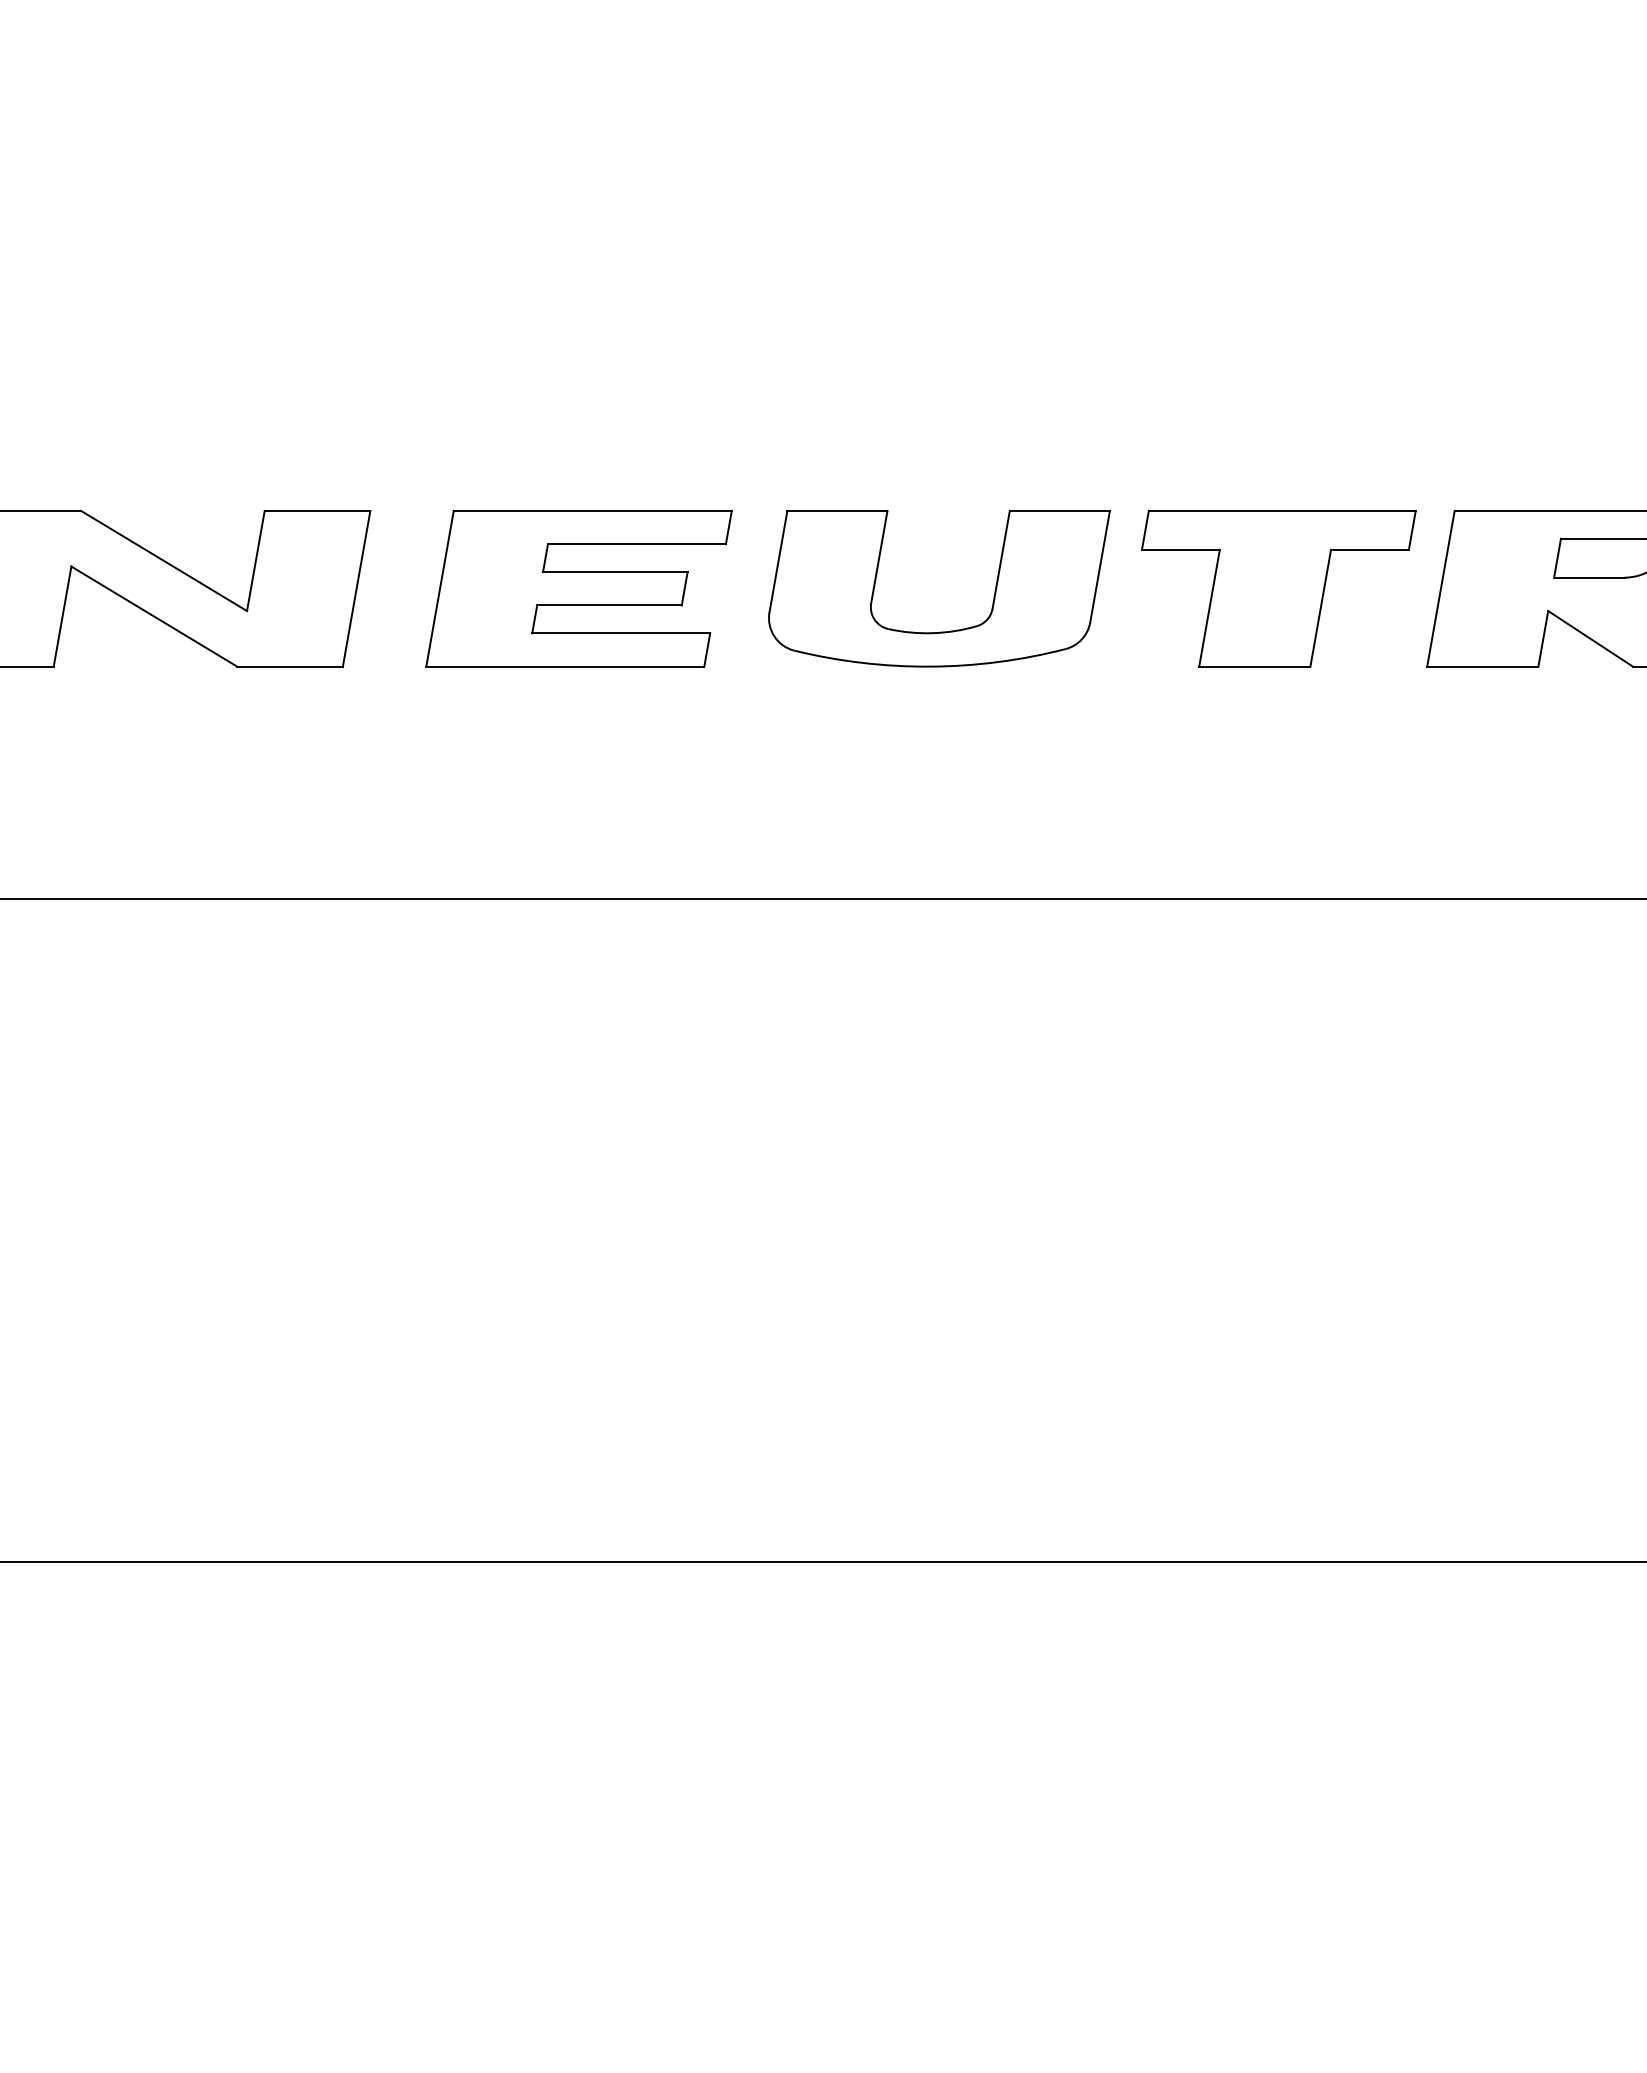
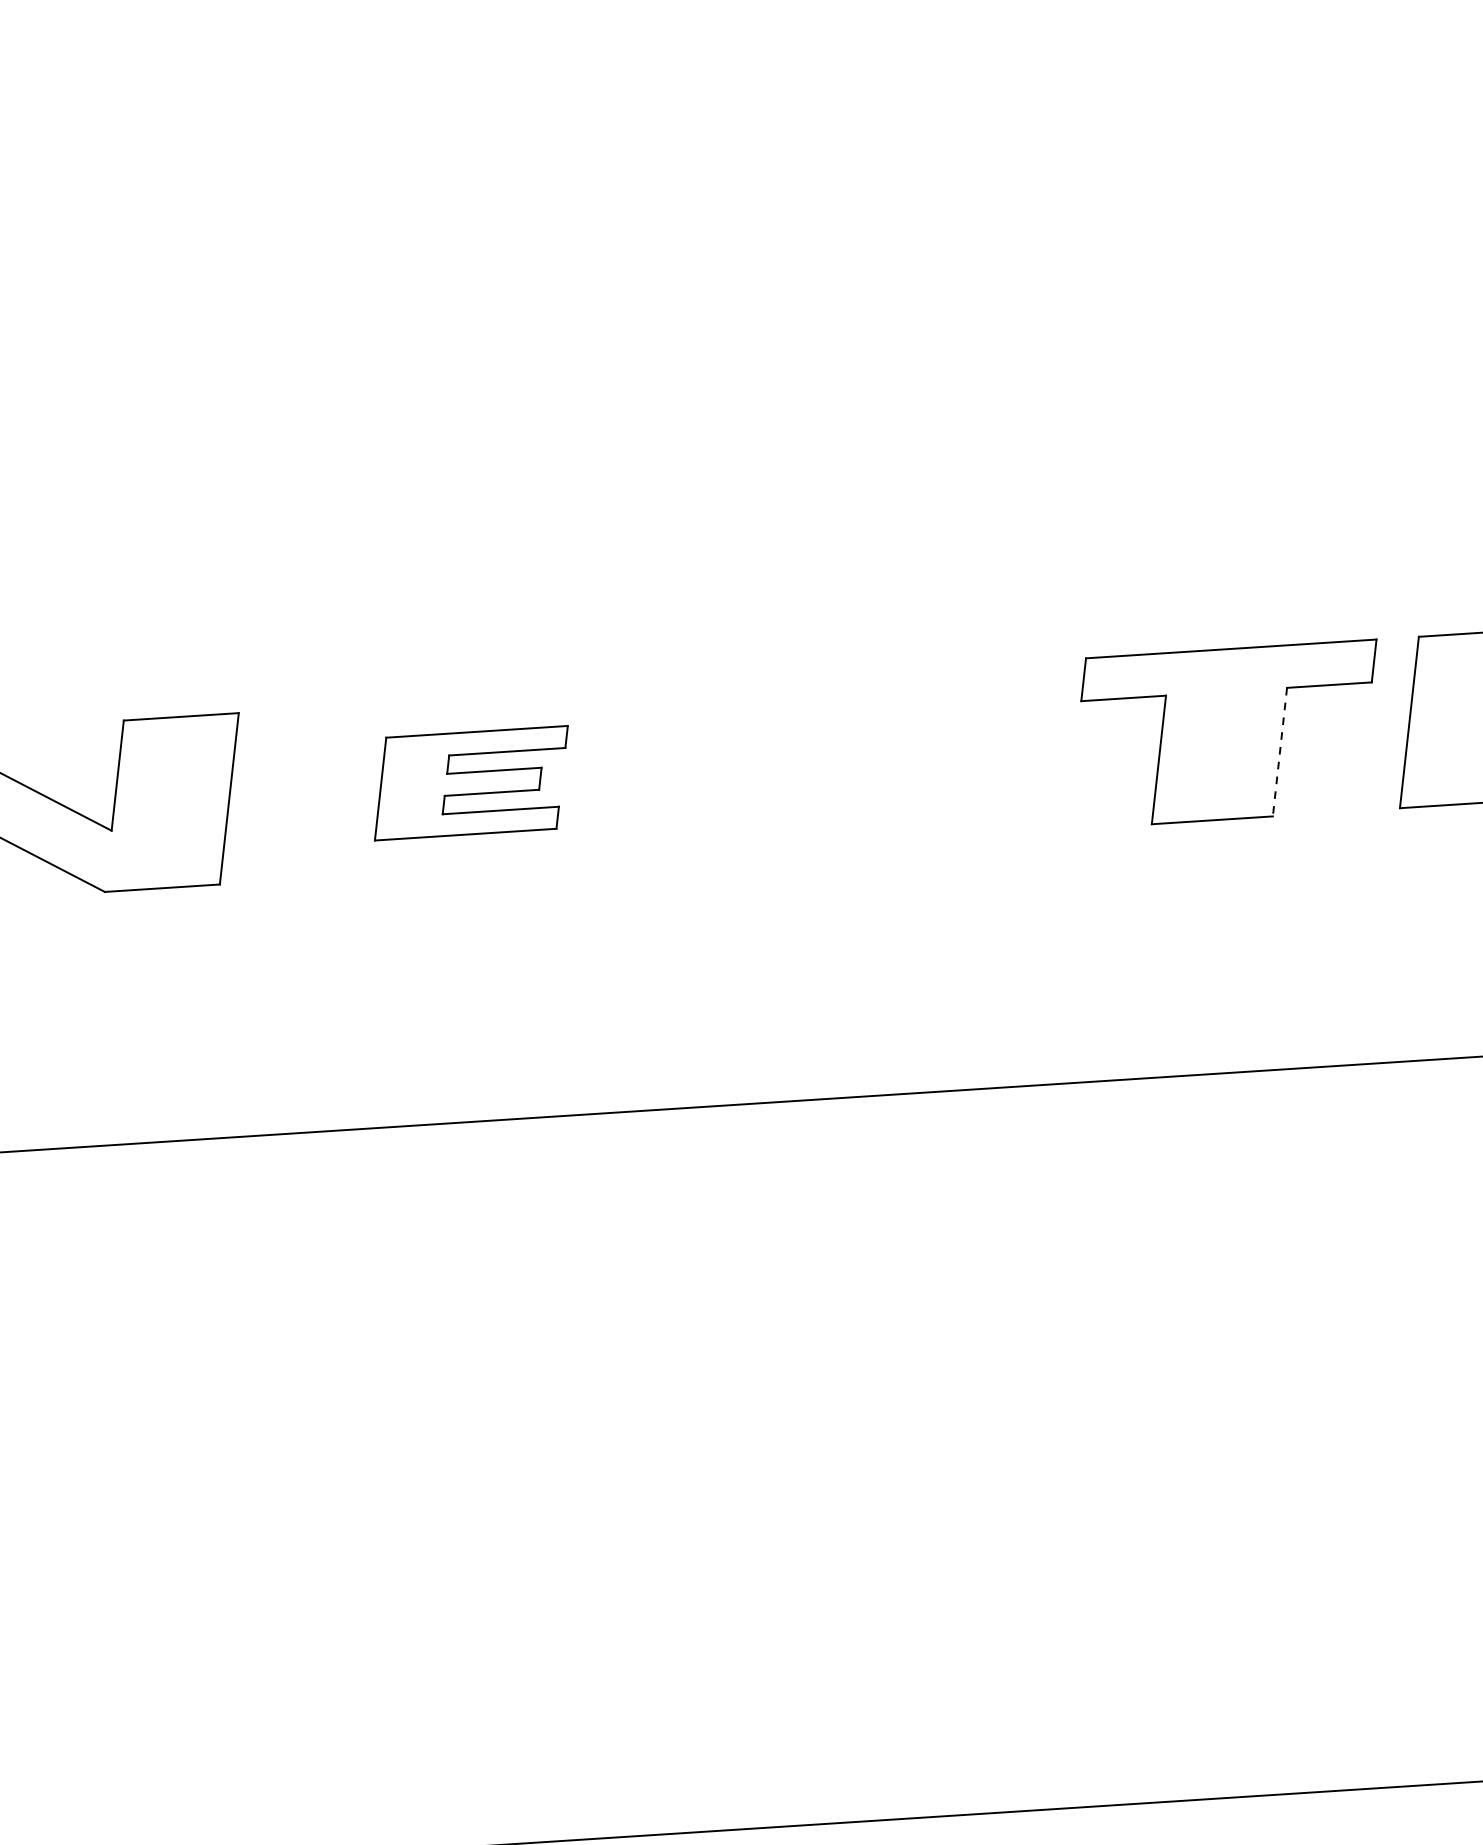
part: (578, 588) -> (470, 782), size x0.6
line: (1320, 608) -> (1279, 752), solid -> dashed
part: (940, 631) -> (867, 804), removed

